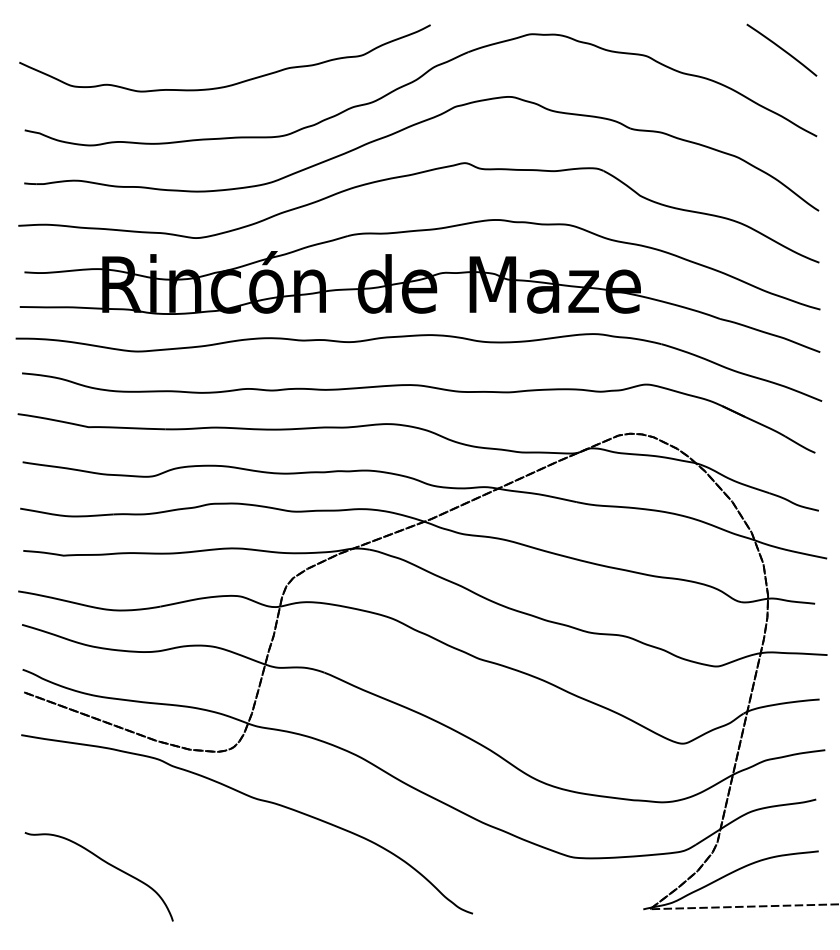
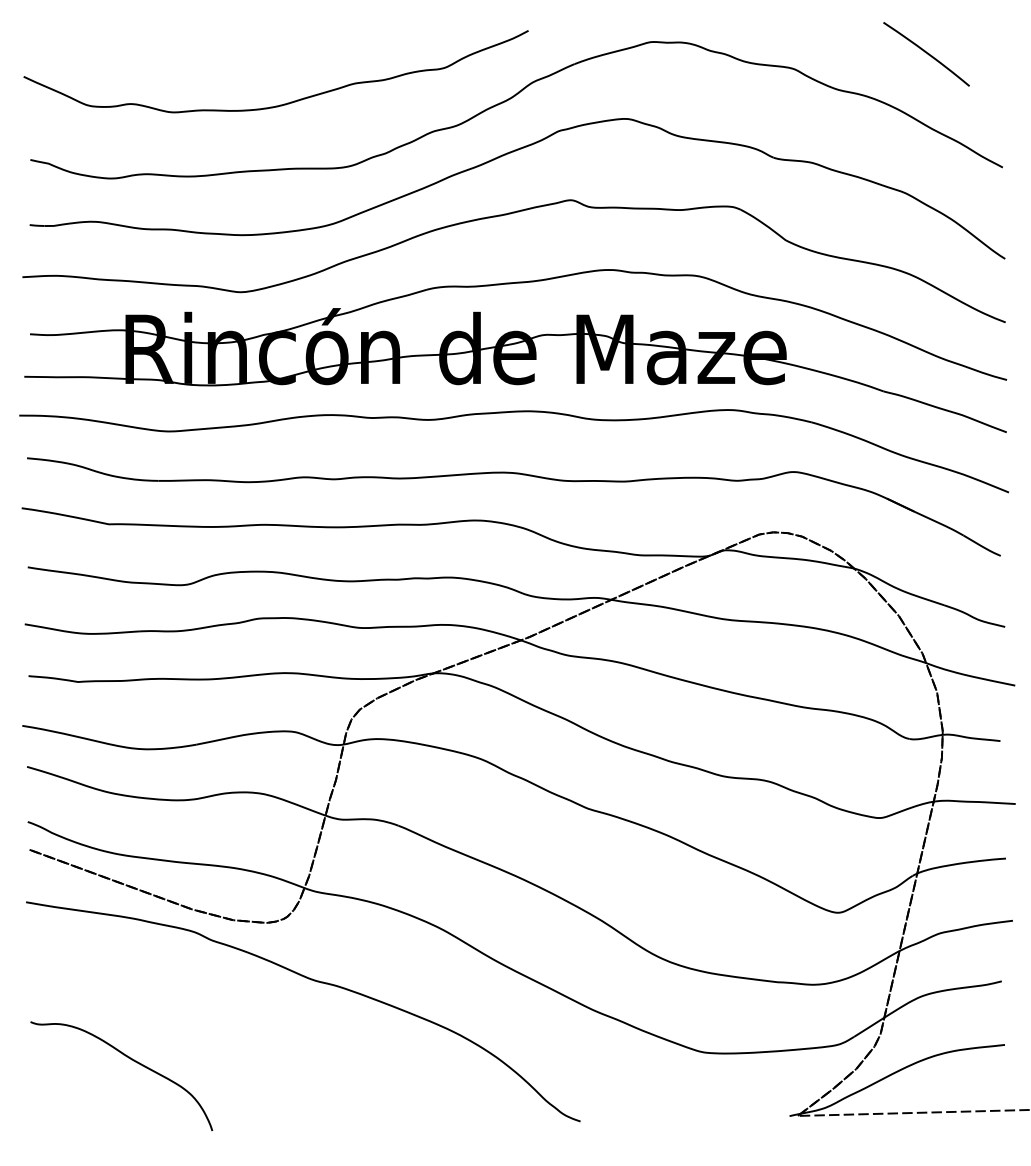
curve: (781, 49) -> (926, 53), moved

